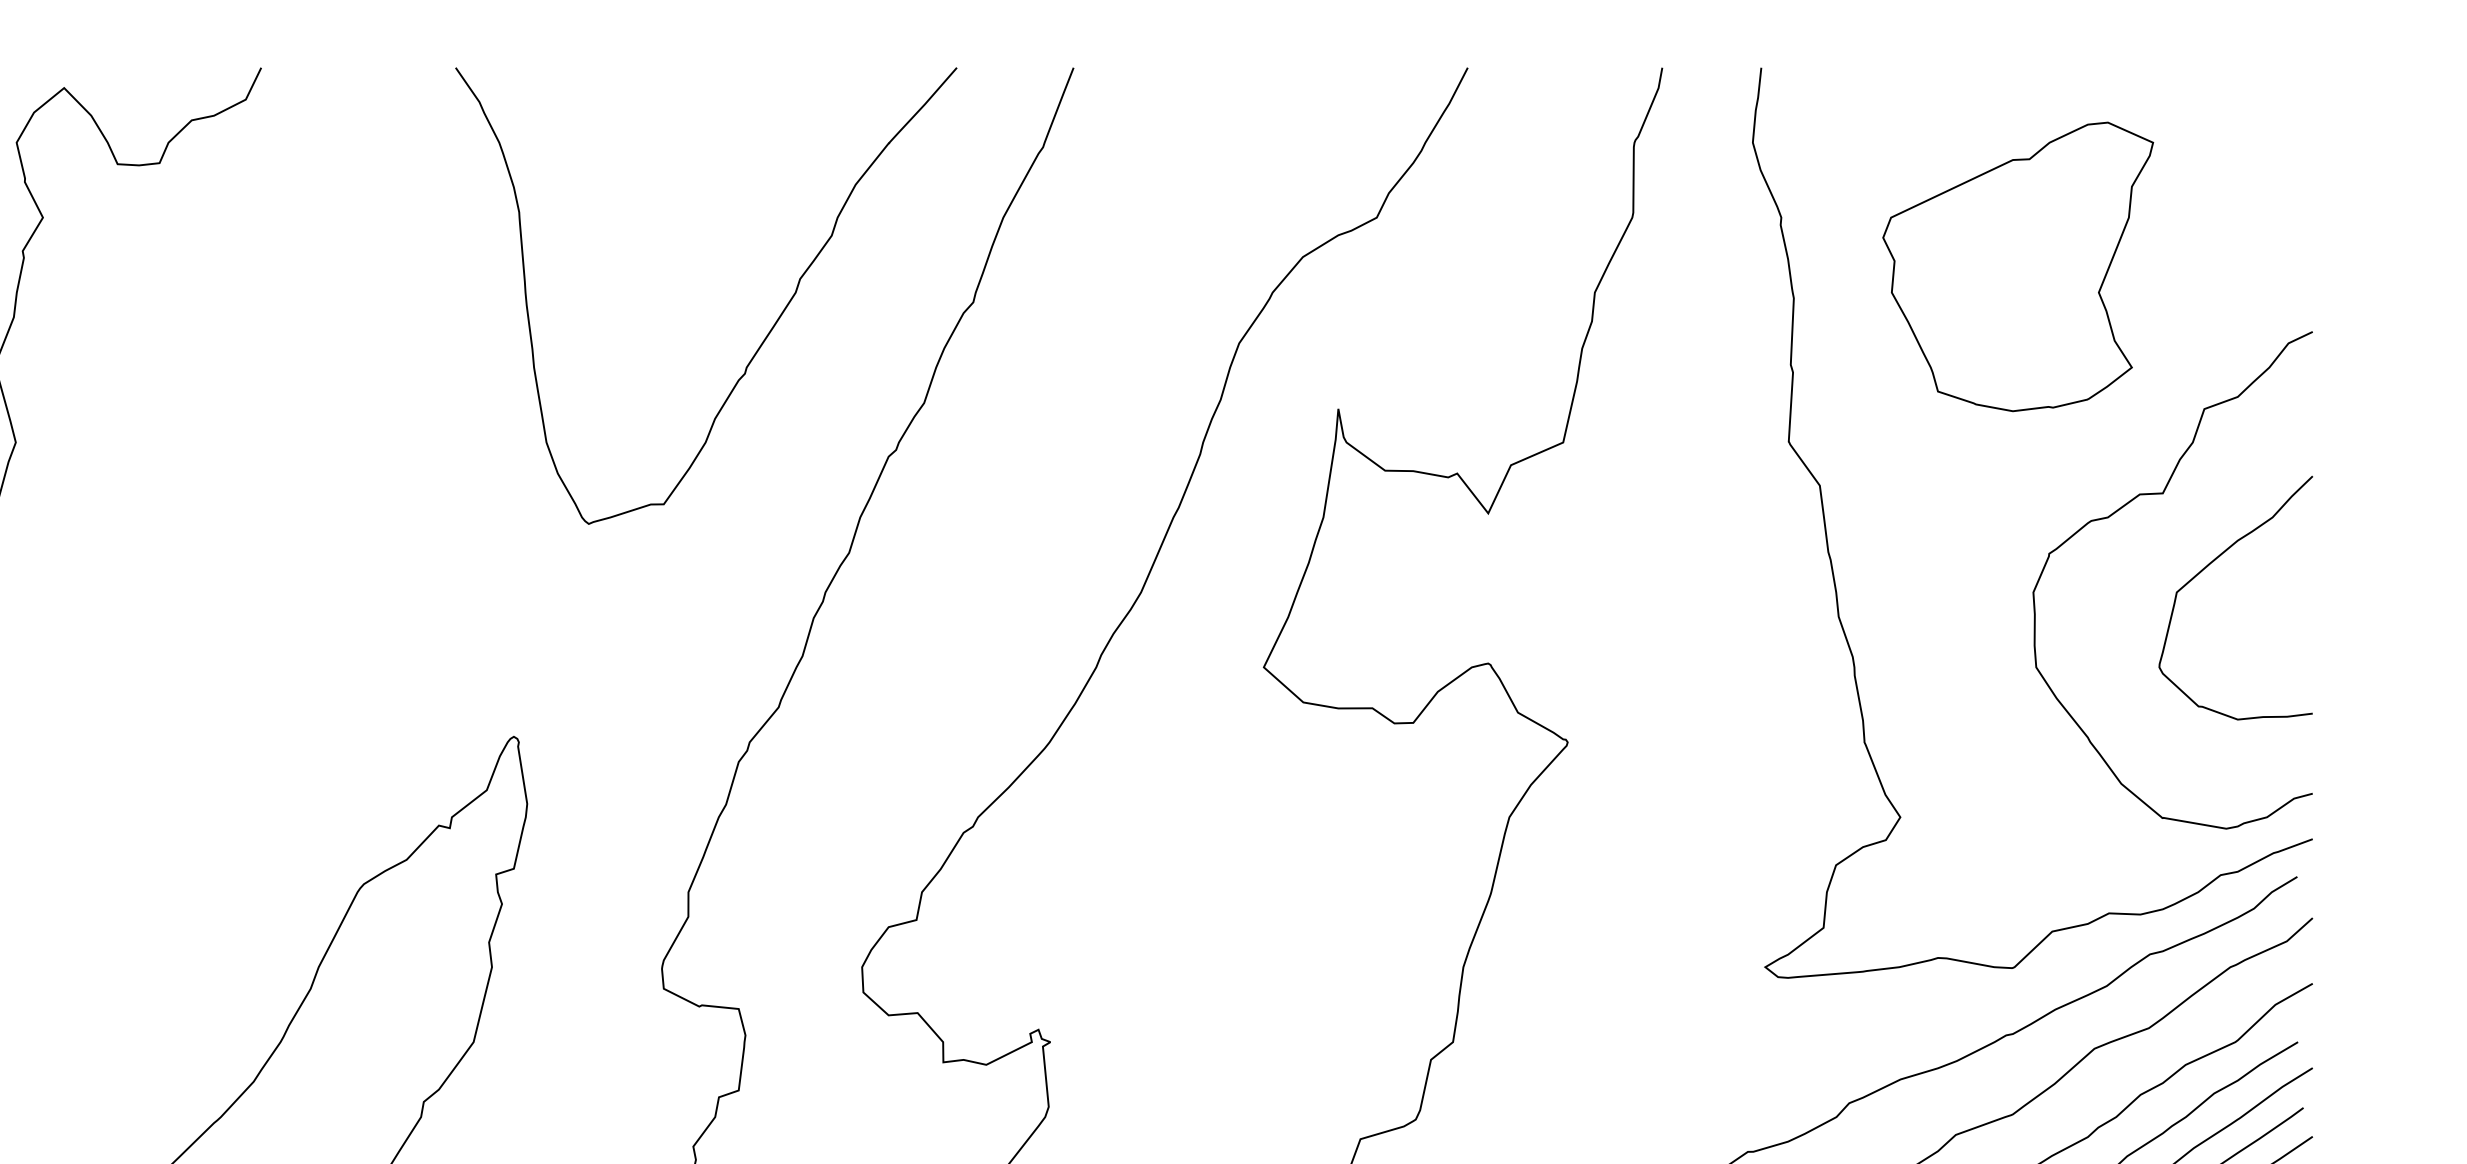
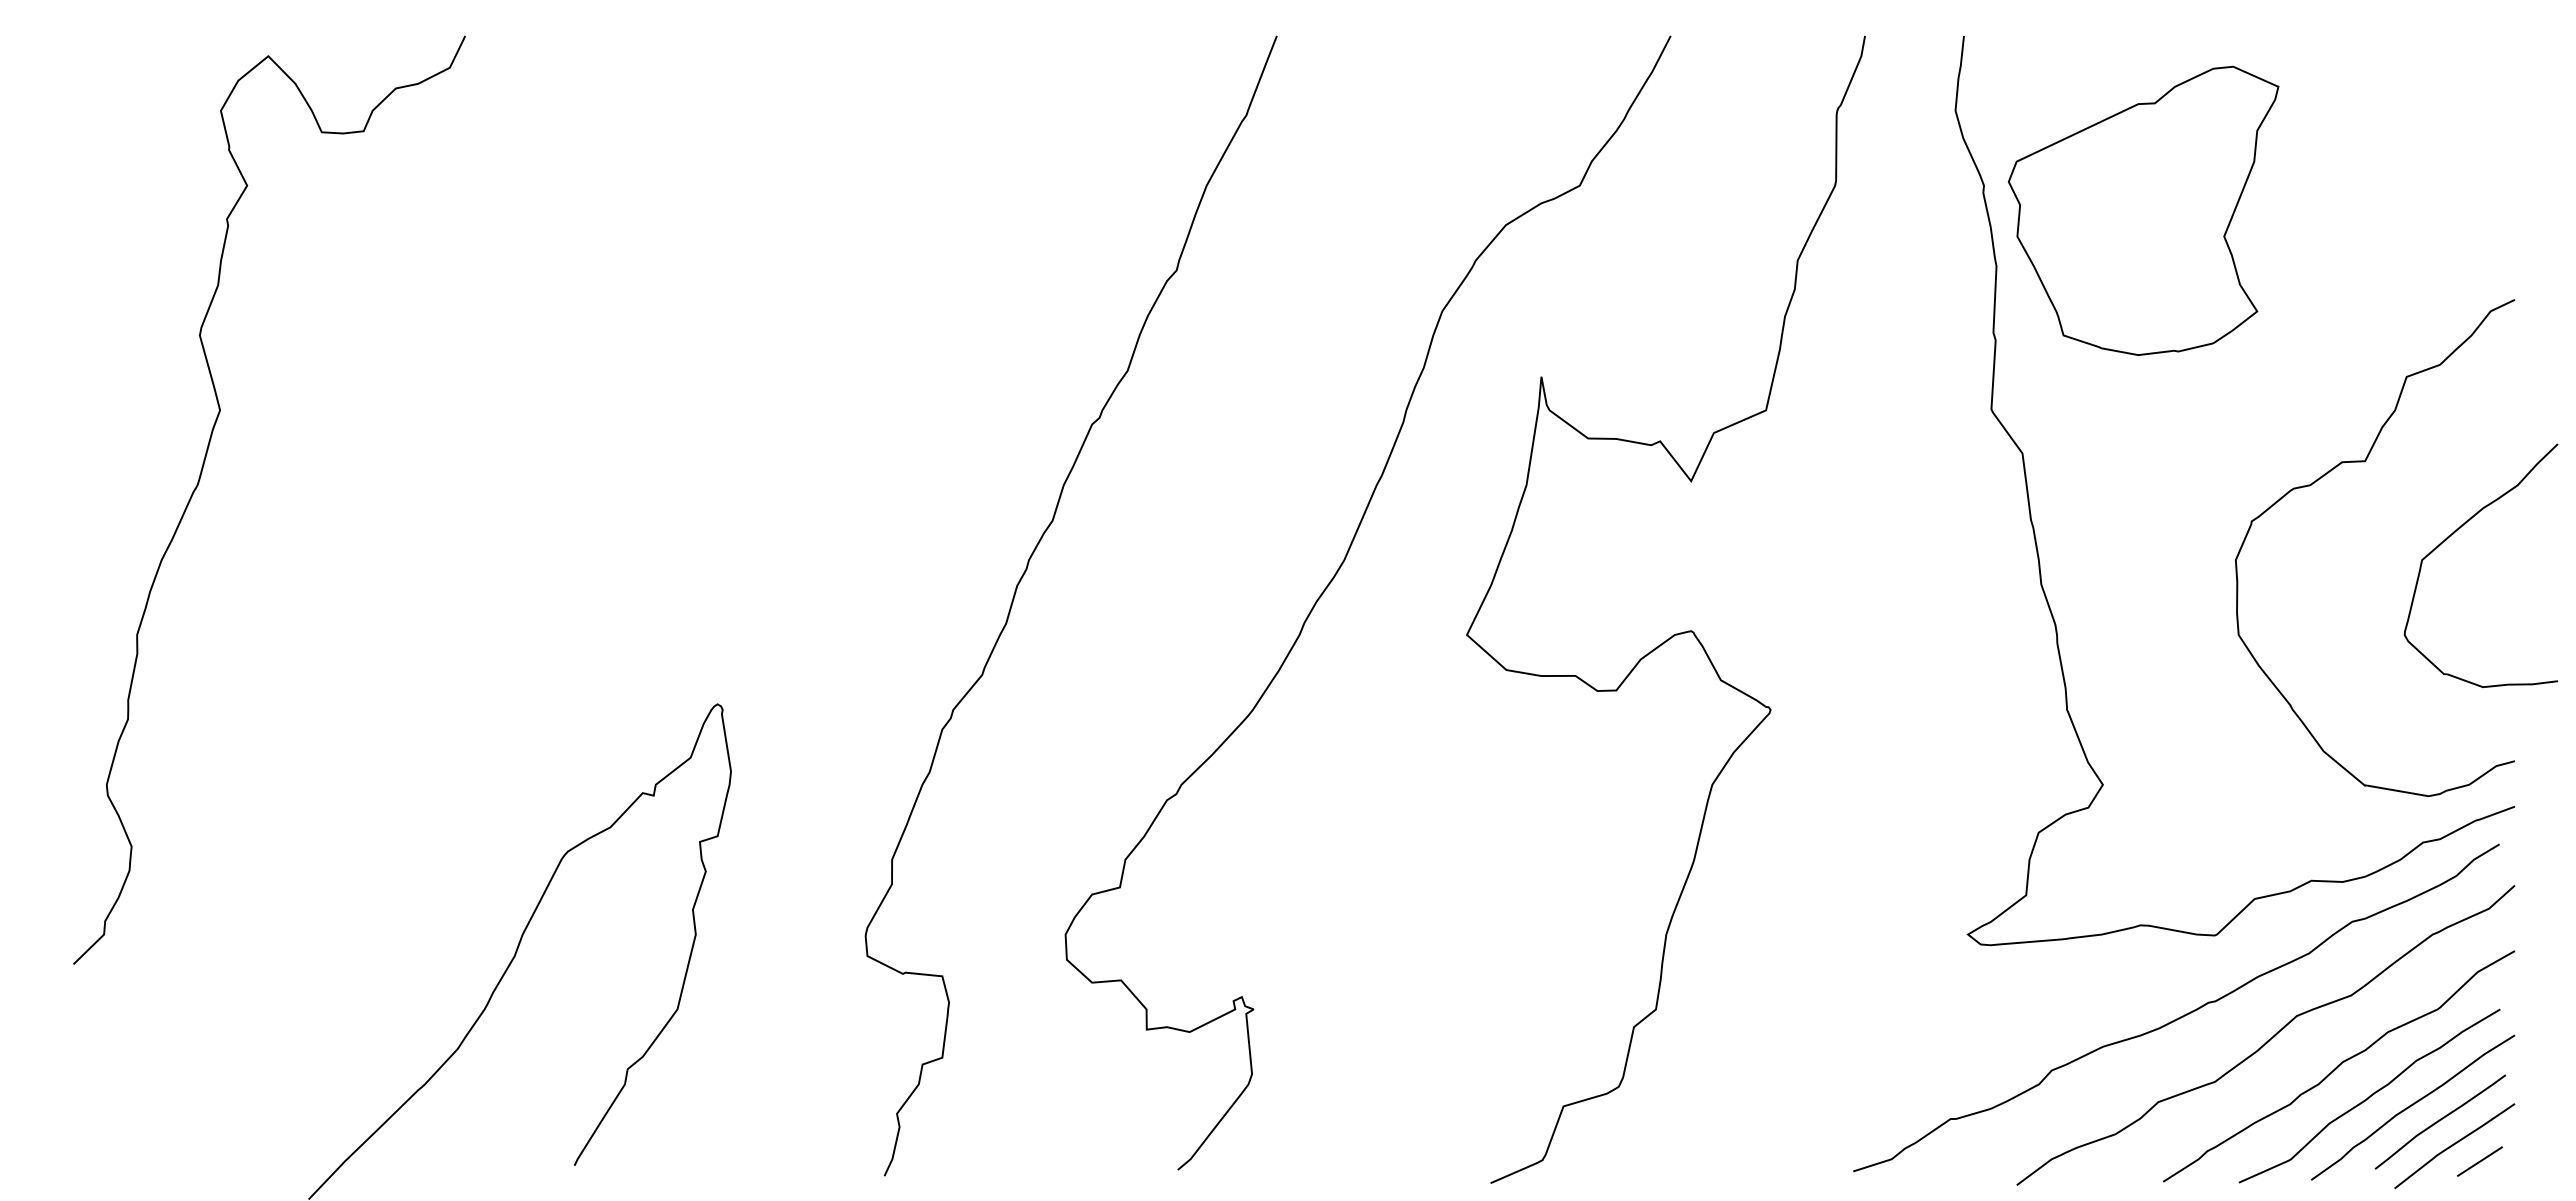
part: (2018, 266) -> (2143, 210), moved
curve: (766, 334) -> (970, 302), removed
curve: (2207, 567) -> (2452, 535), moved

